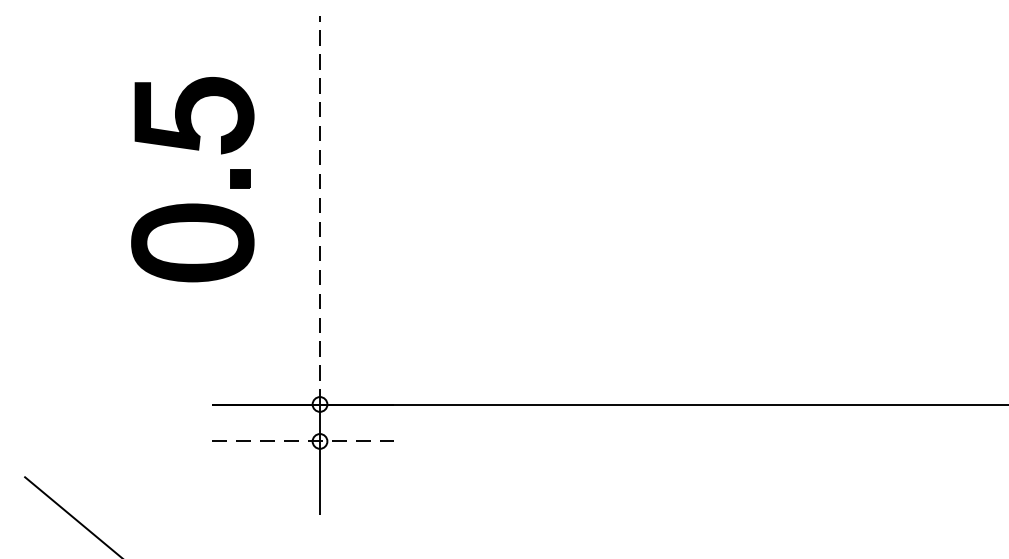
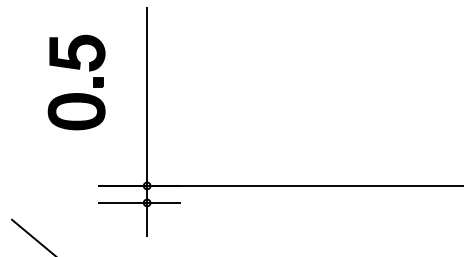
part: (192, 203) -> (76, 93), moved
line: (320, 209) -> (147, 96), dashed -> solid
line: (303, 440) -> (139, 202), dashed -> solid

